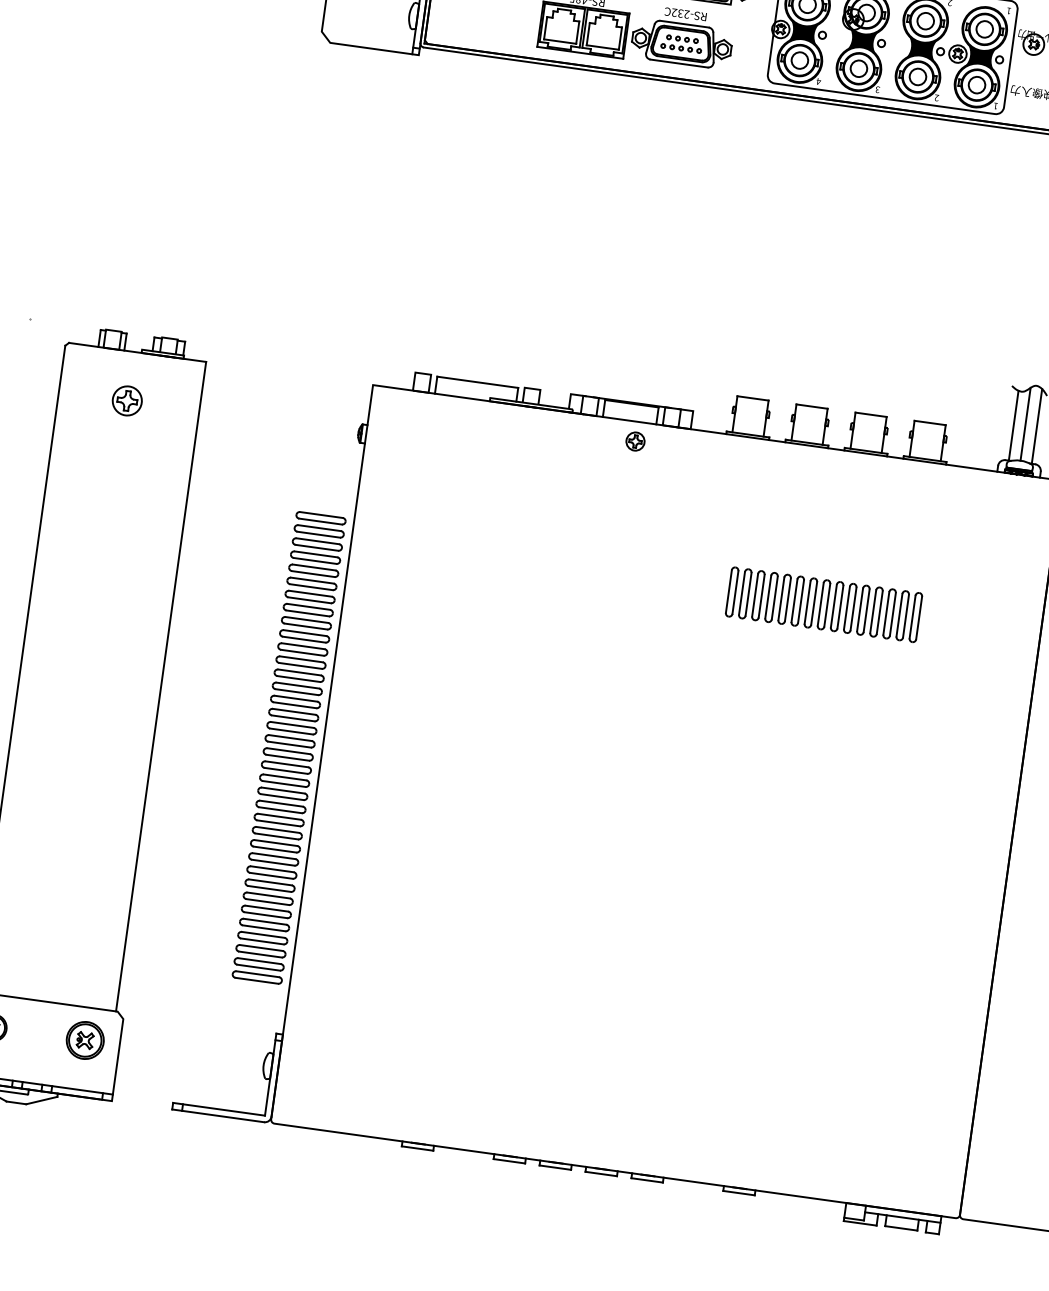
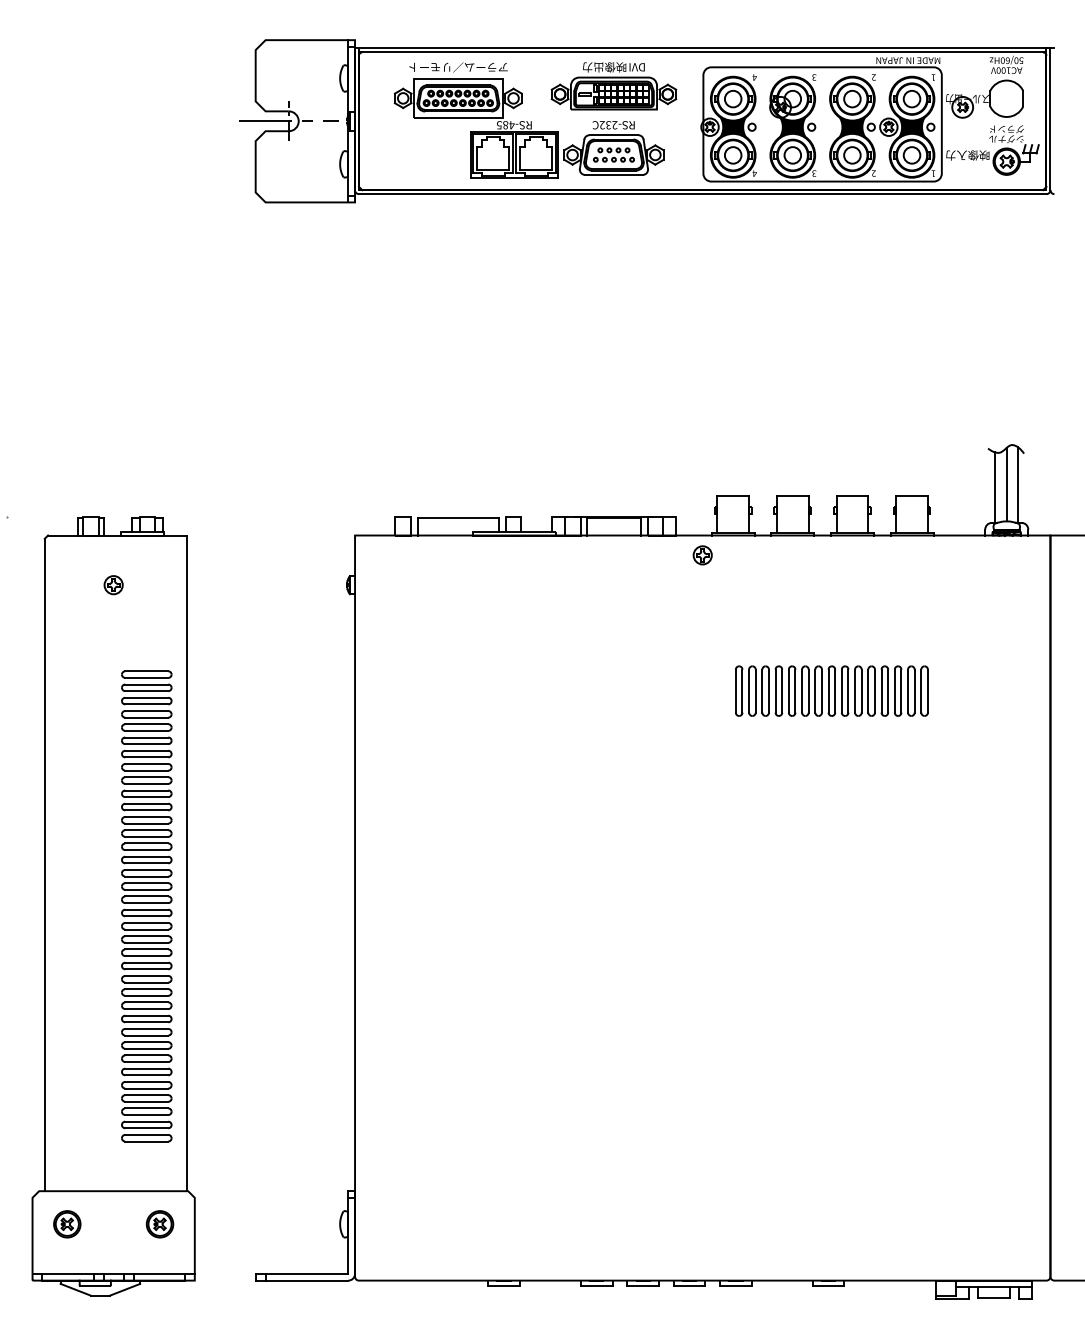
part: (126, 401) -> (113, 585), size x0.62
part: (635, 441) -> (702, 555), moved
part: (288, 747) -> (146, 906), moved
part: (84, 1040) -> (159, 1224), size x0.71

